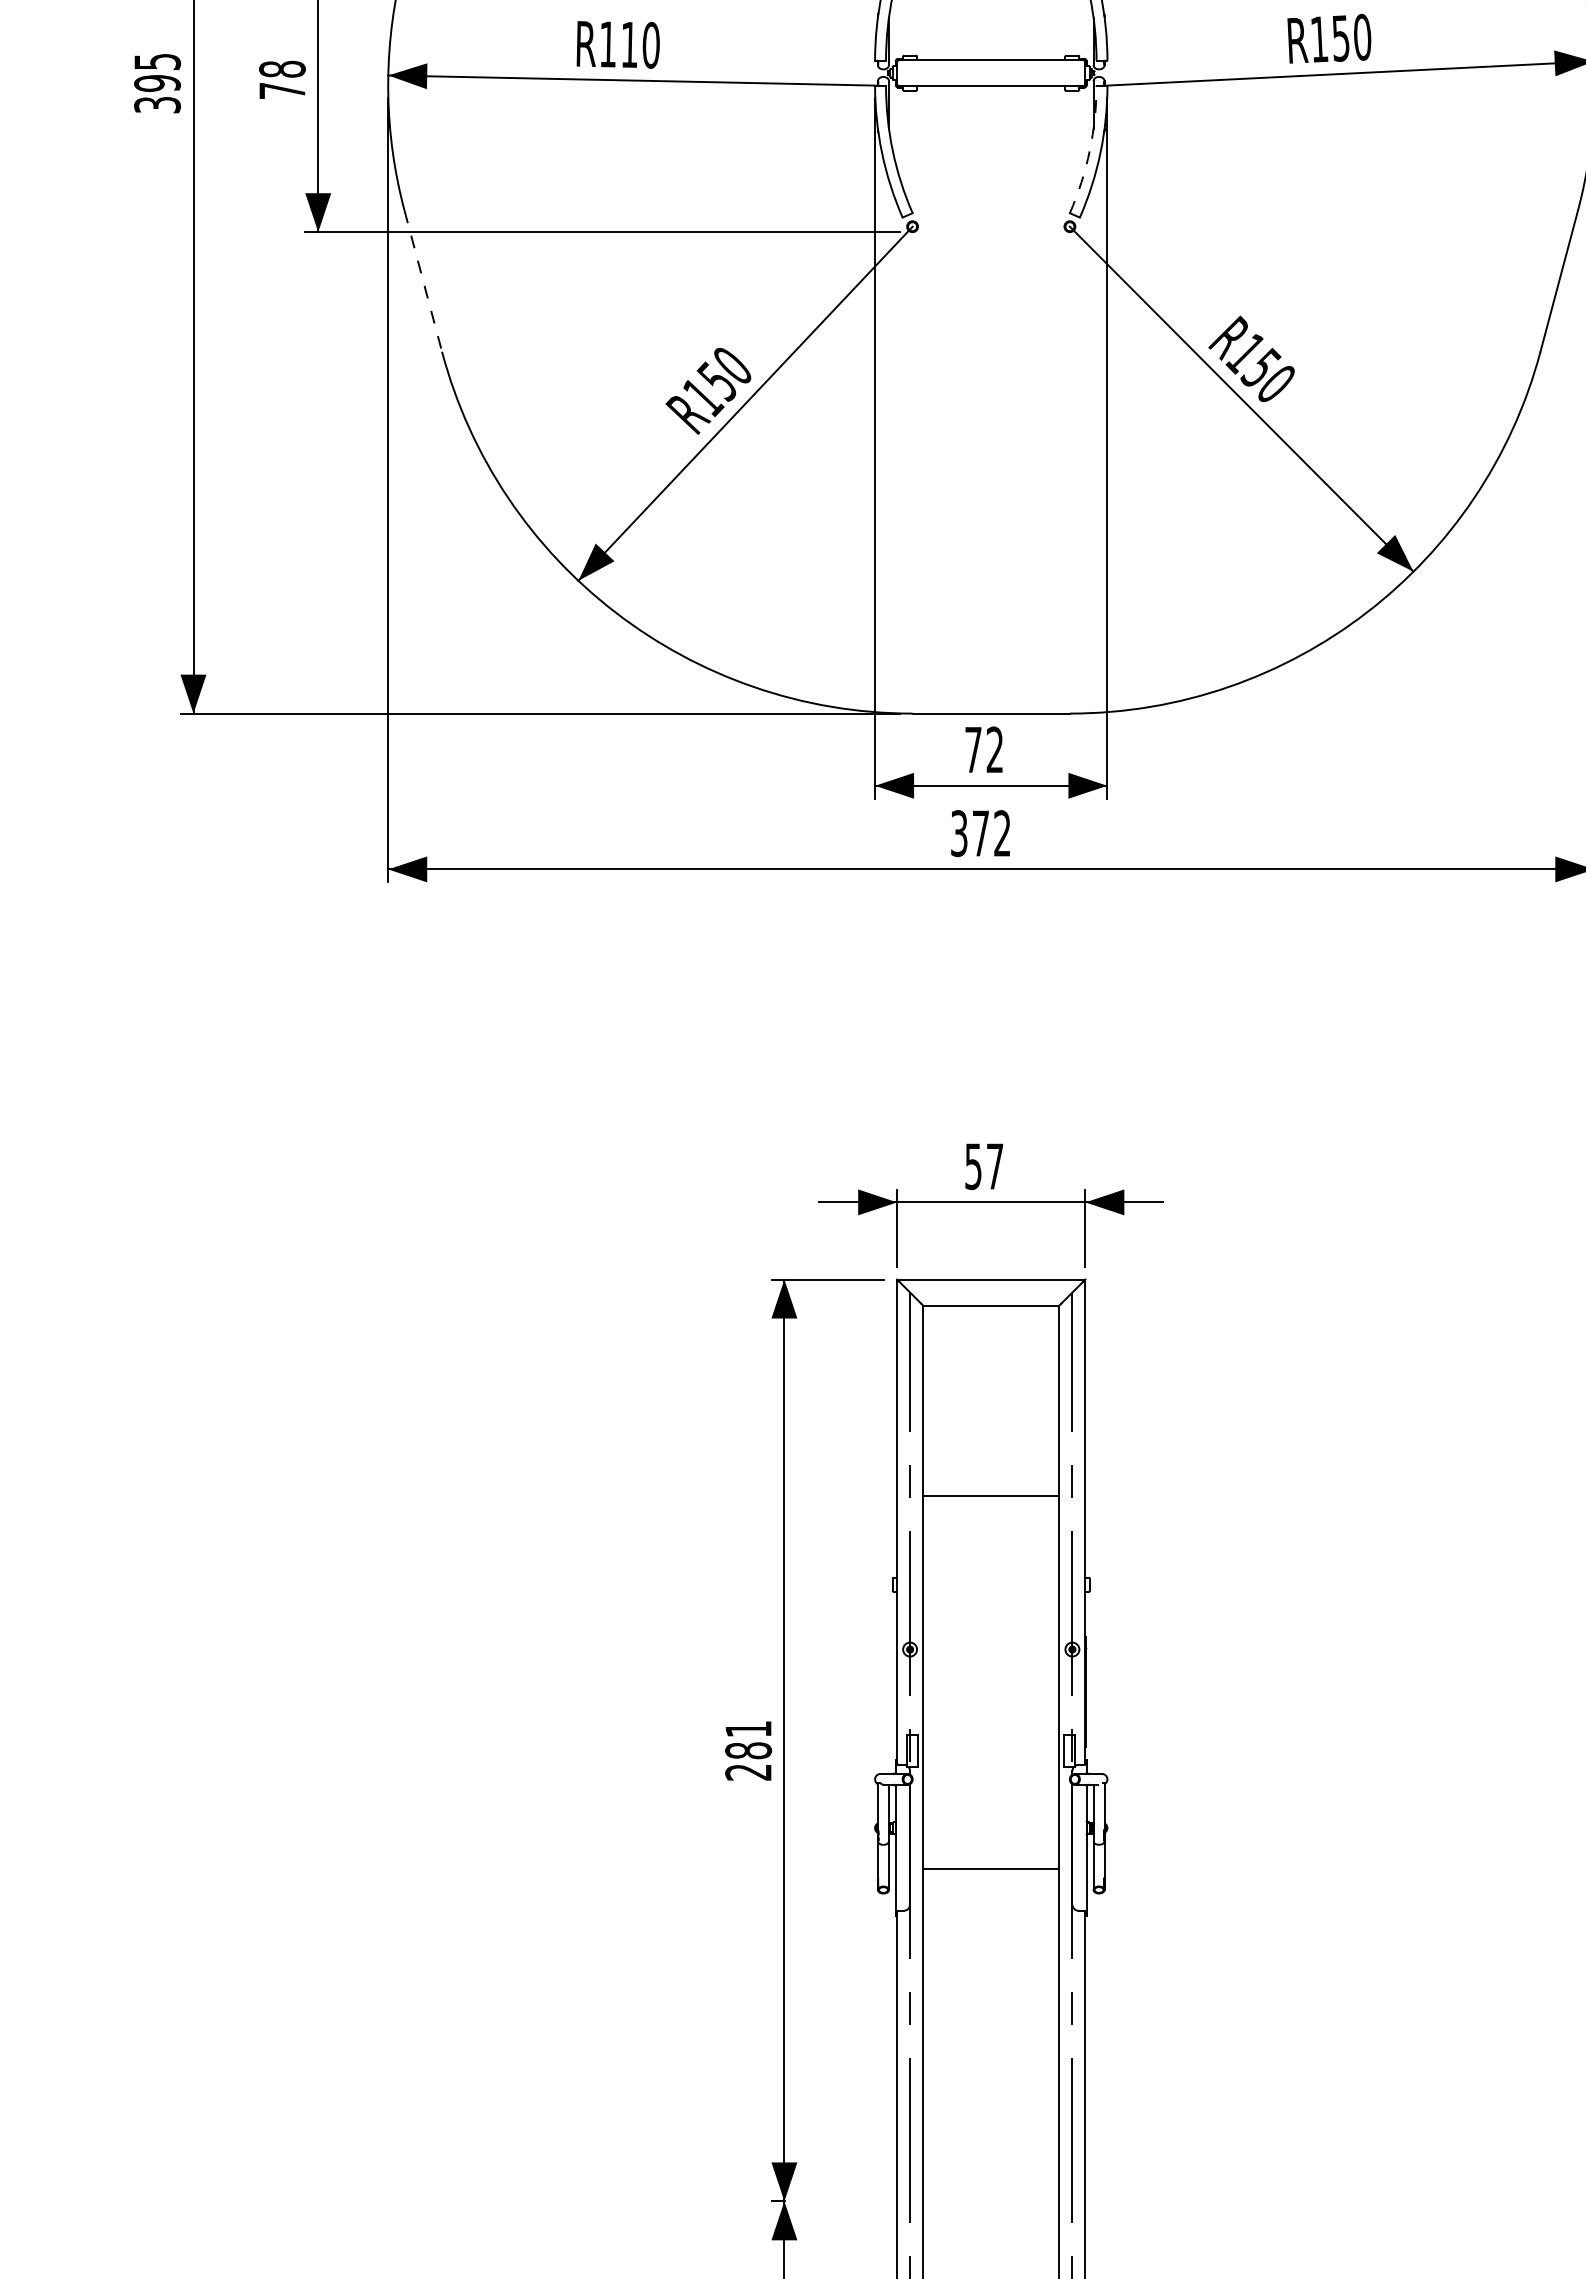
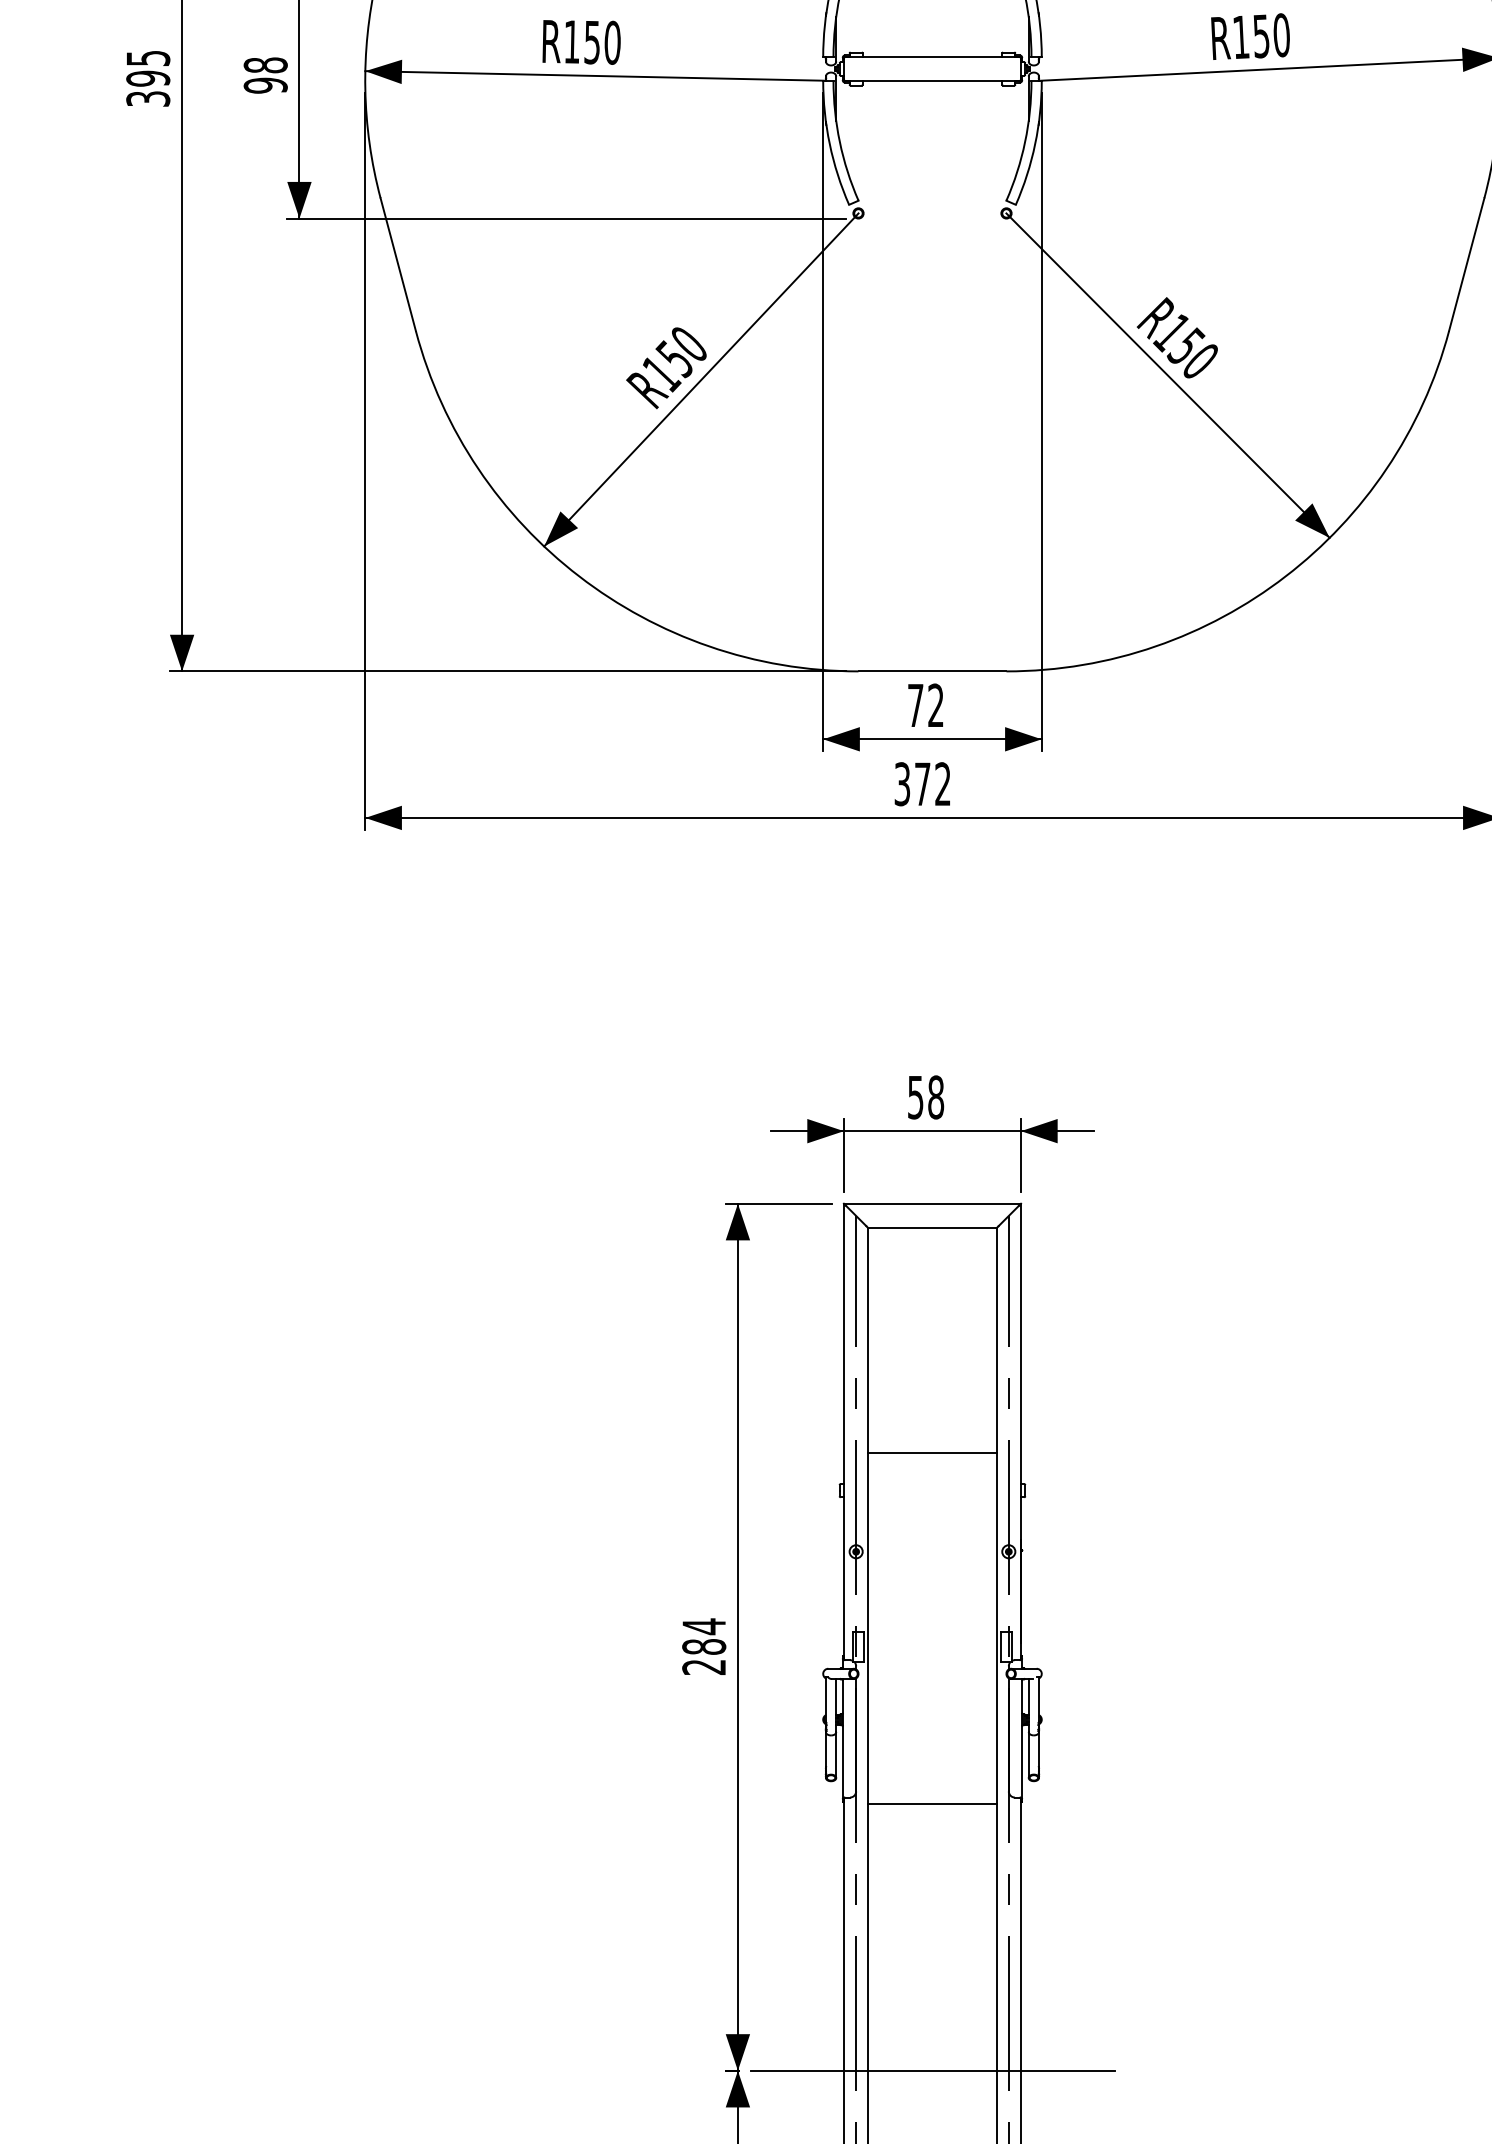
text: (629, 45) -> (592, 42), R110 -> R150
text: (282, 90) -> (265, 85), 78 -> 98
arc: (1089, 150) -> (1024, 141), dashed -> solid
line: (423, 281) -> (398, 264), dashed -> solid
text: (994, 1166) -> (935, 1097), 57 -> 58
line: (991, 1495) -> (932, 1452), moved
text: (748, 1729) -> (704, 1626), 281 -> 284
line: (991, 1869) -> (932, 1804), moved
line: (991, 2201) -> (932, 2070), added

